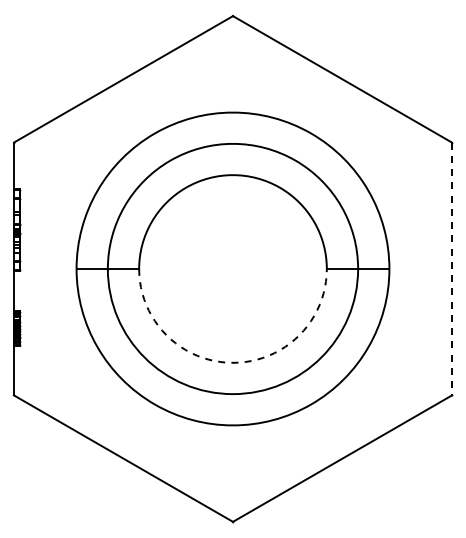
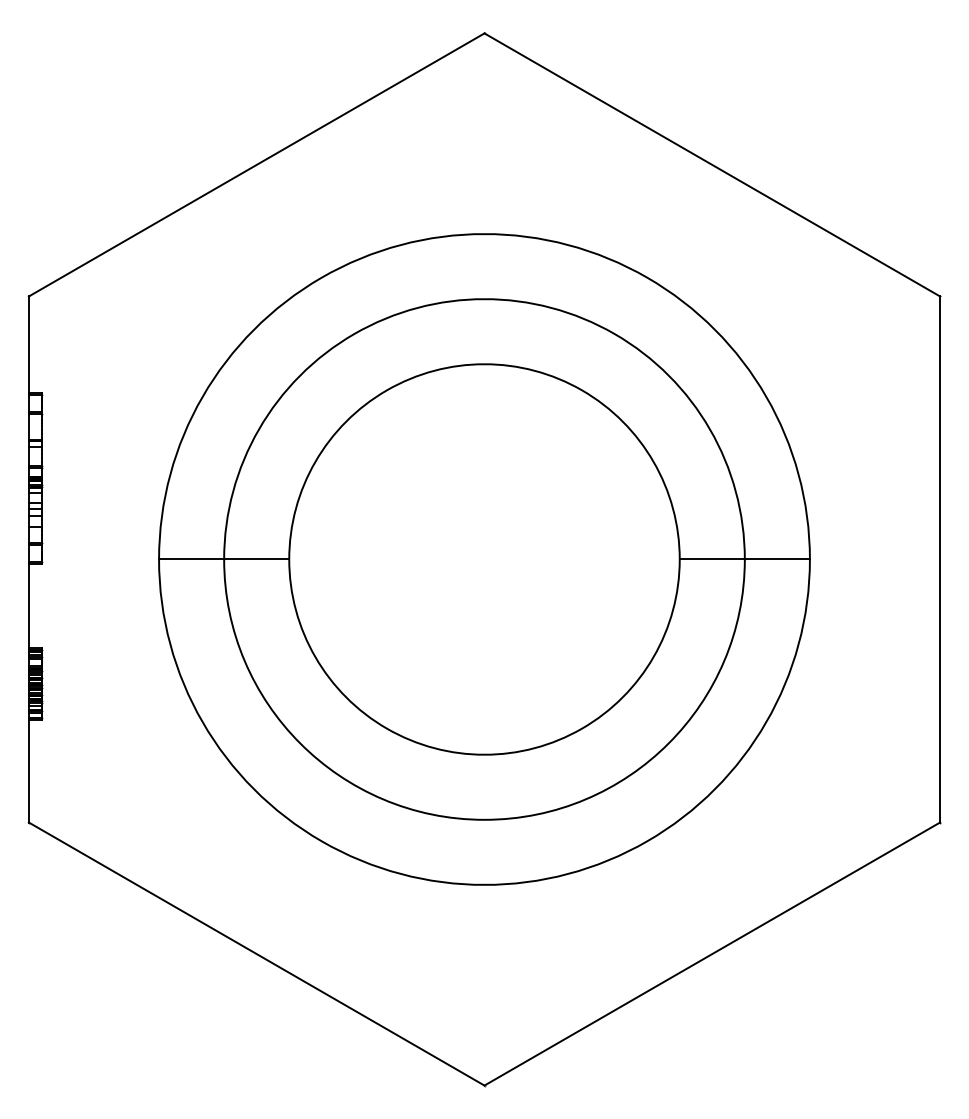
line: (451, 269) -> (939, 560), dashed -> solid
arc: (232, 362) -> (483, 754), dashed -> solid

